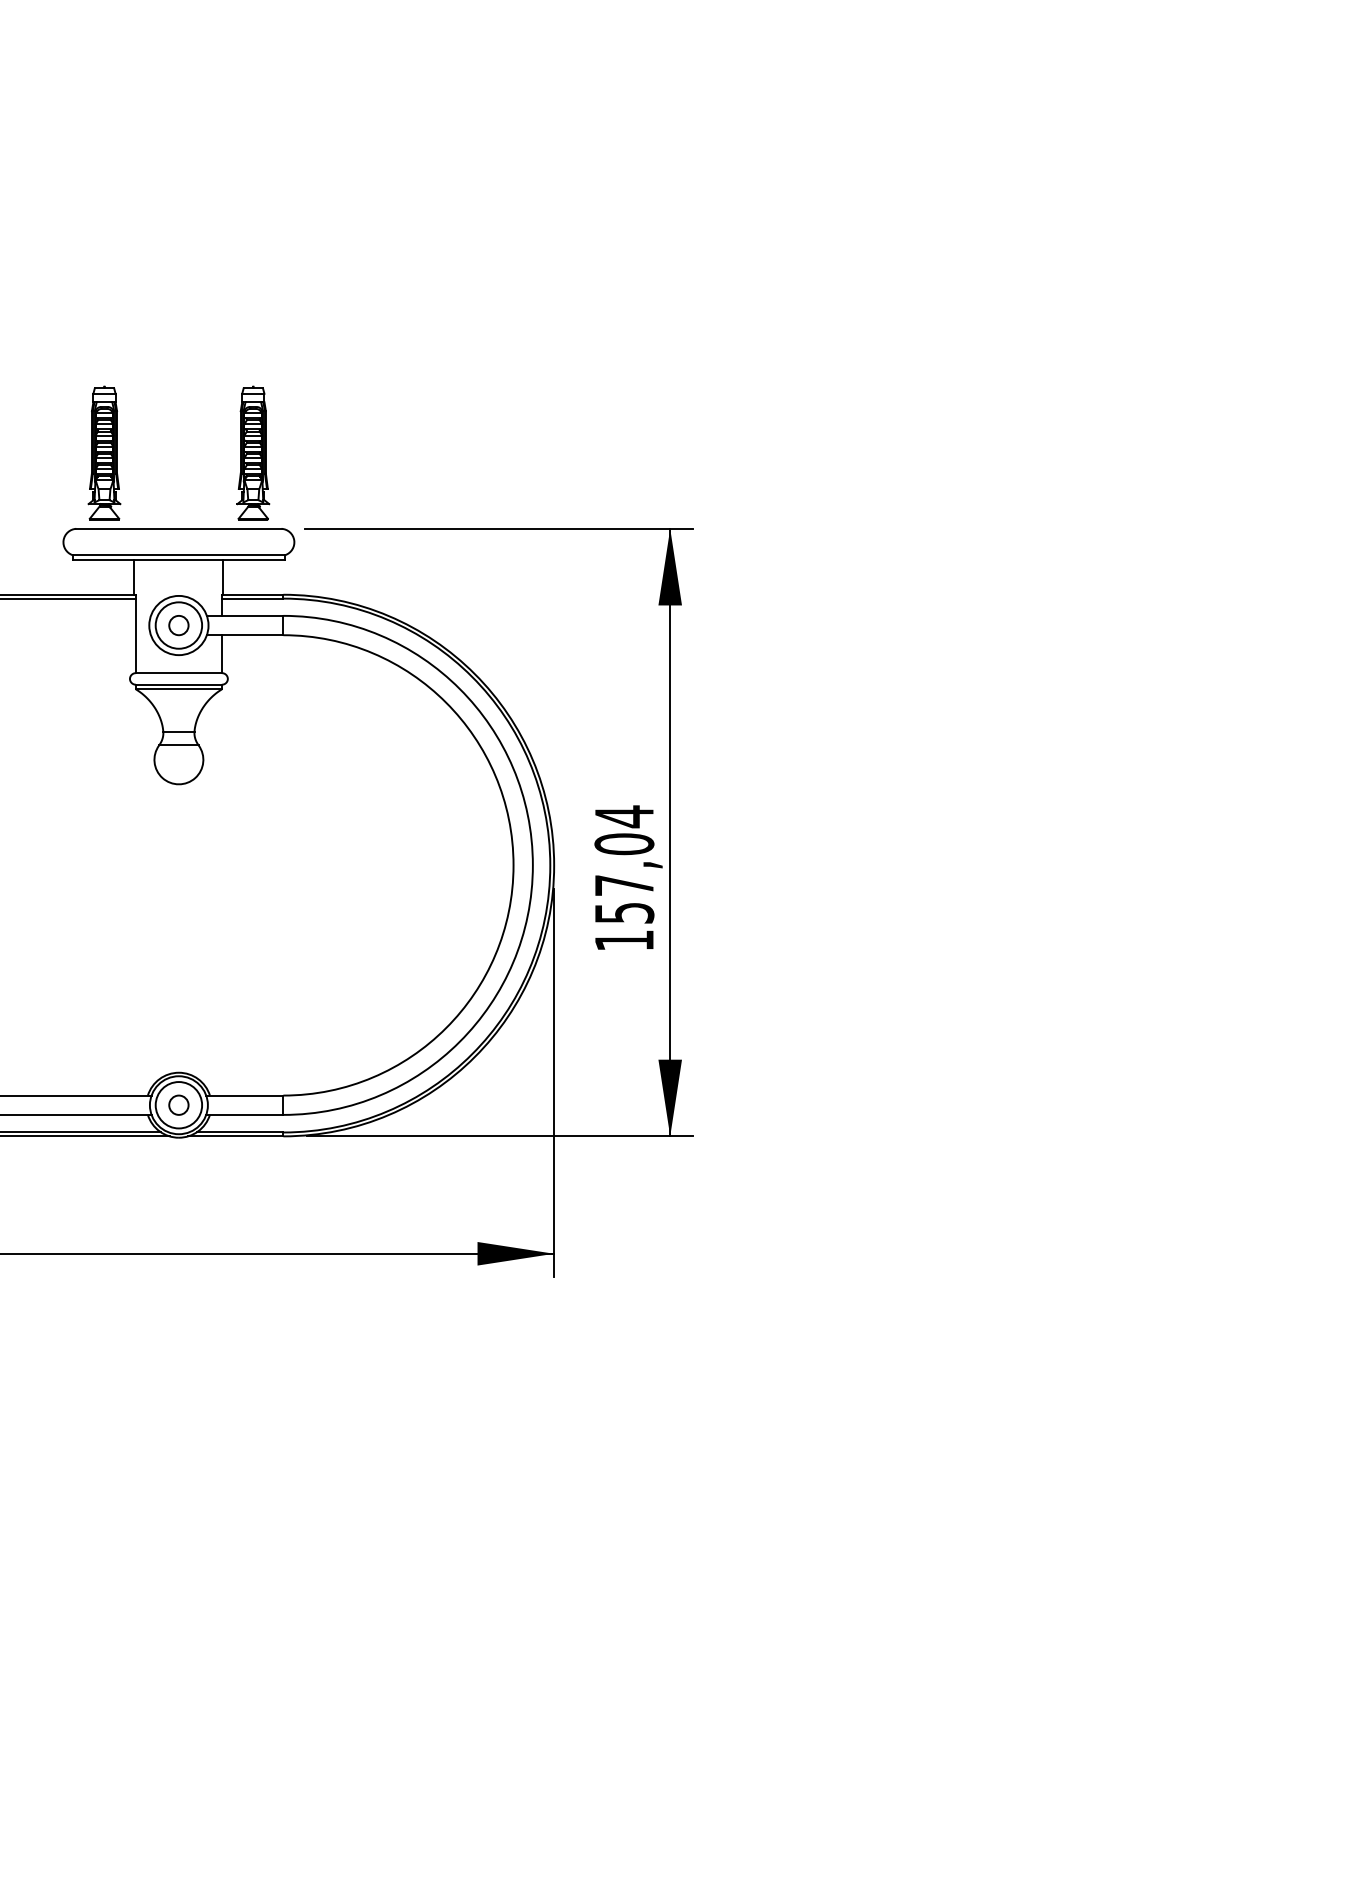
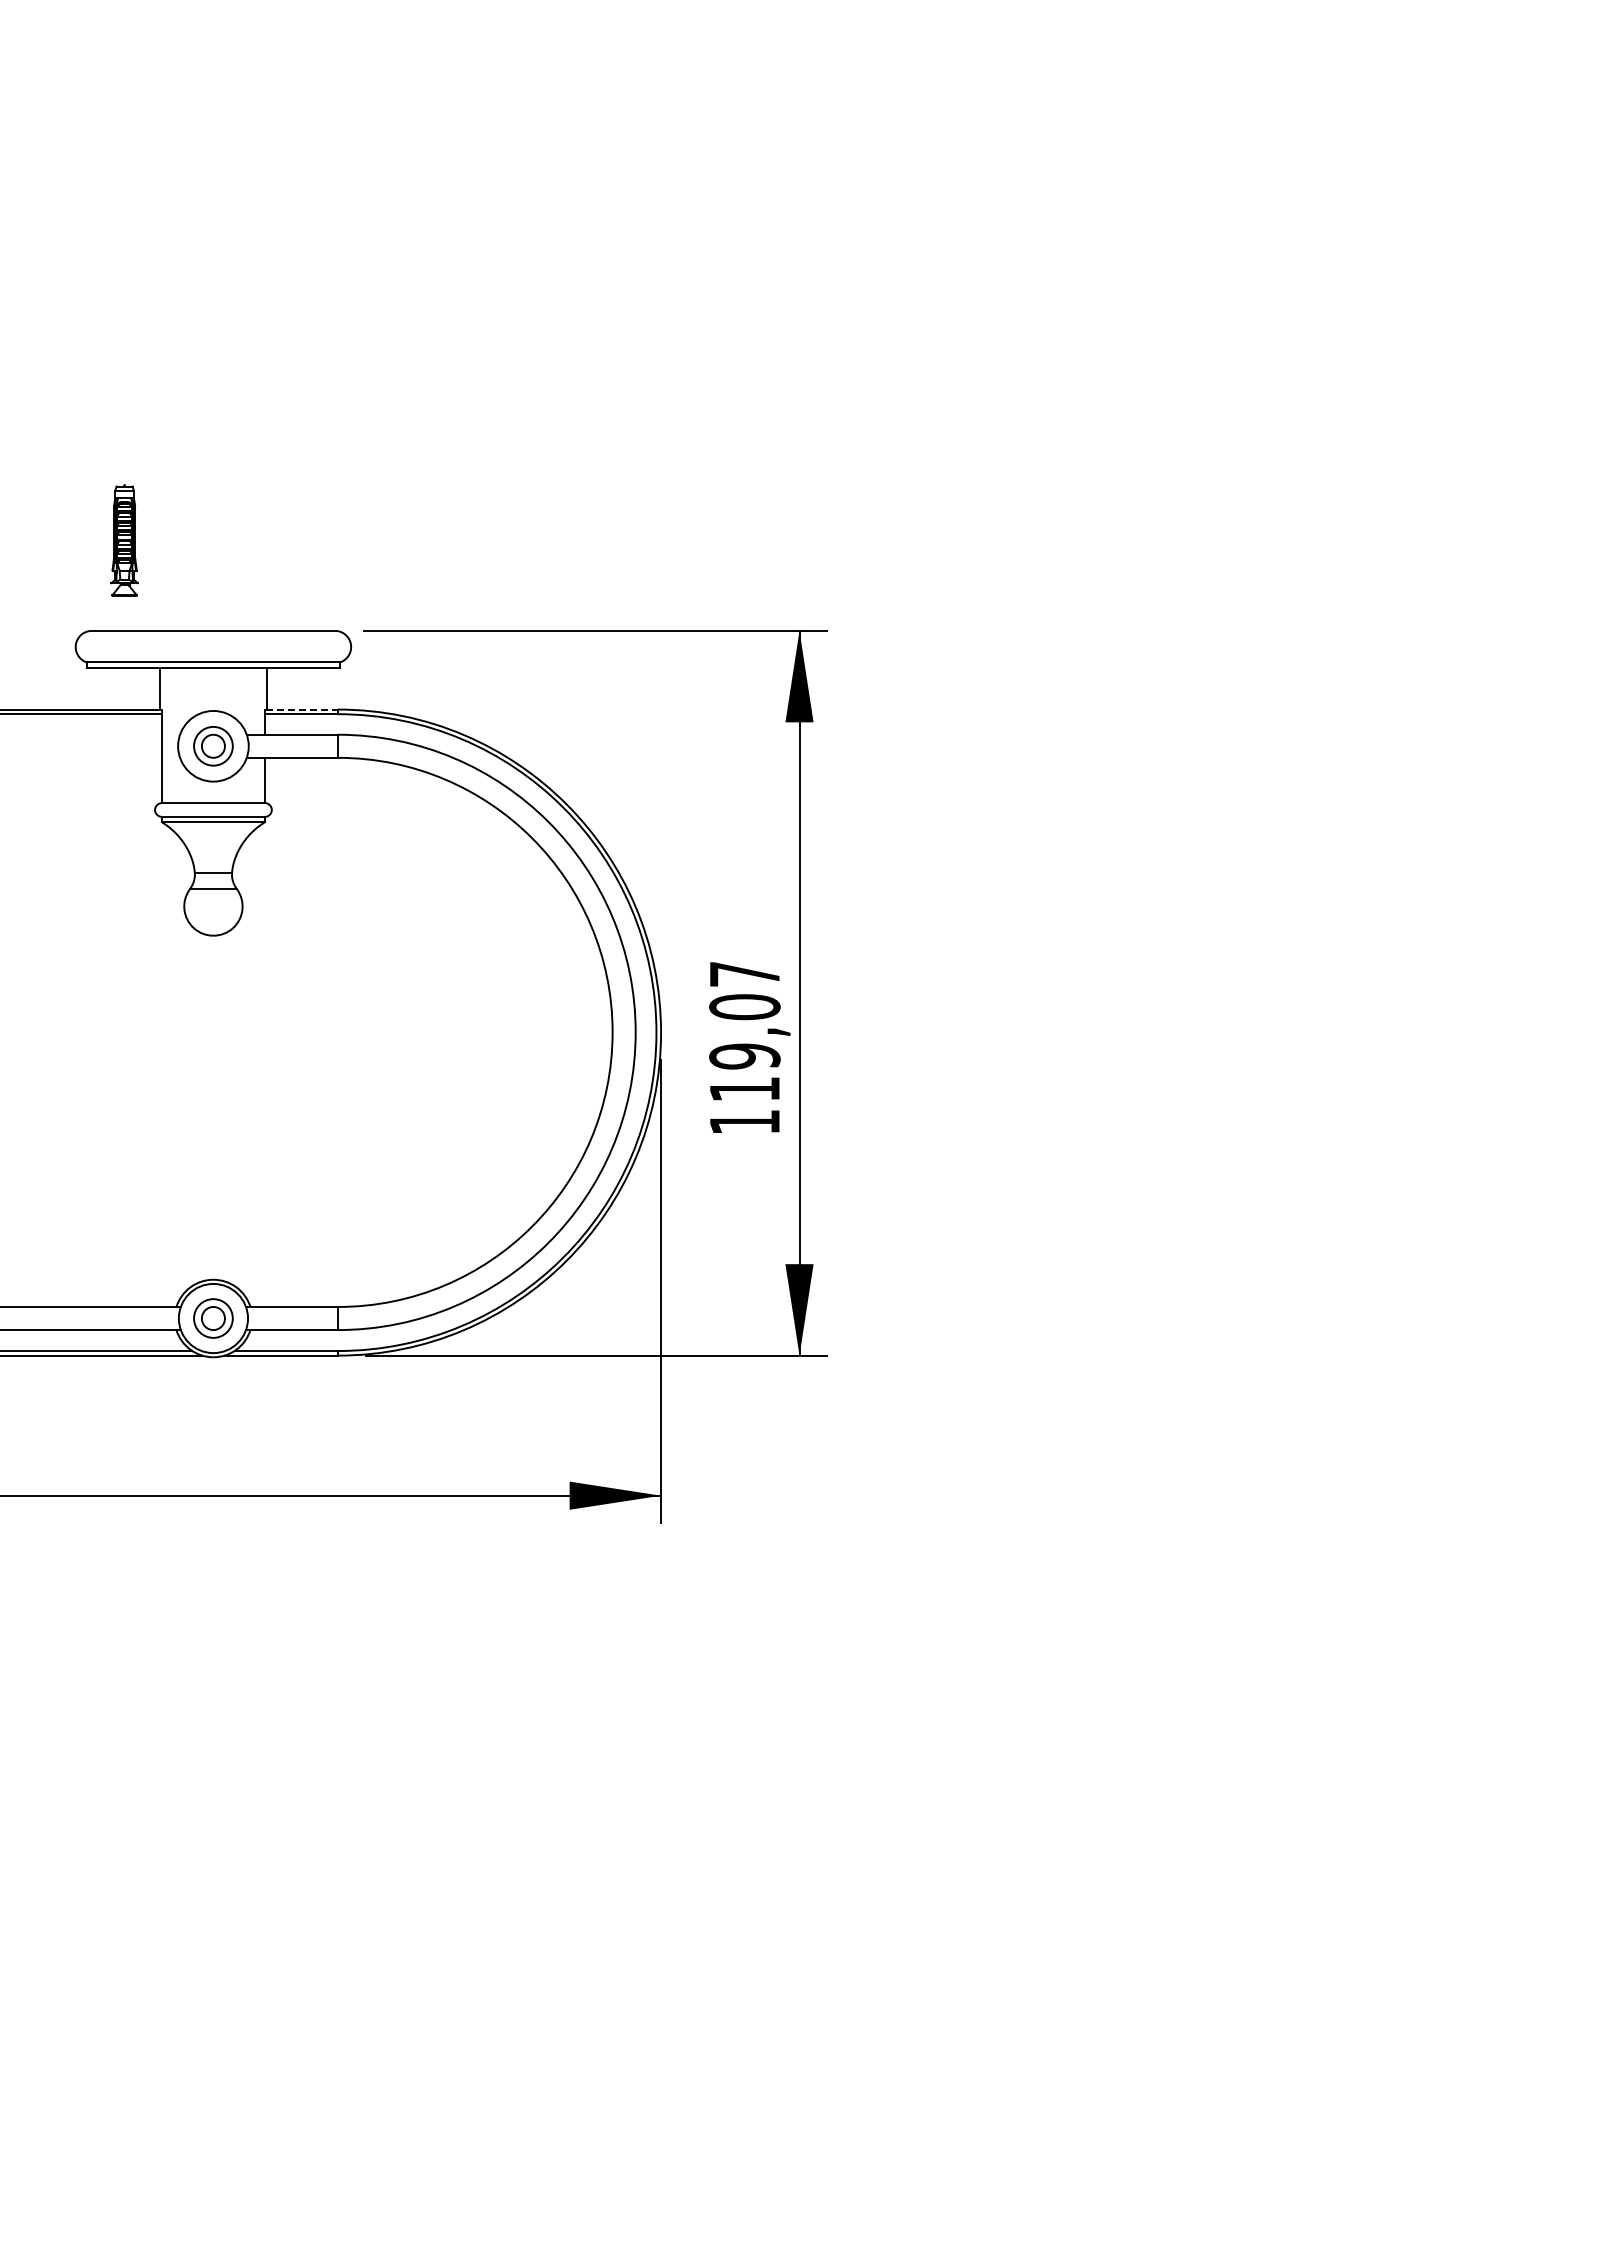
part: (104, 453) -> (124, 540), size x0.7
part: (253, 453) -> (302, 540), removed
line: (253, 594) -> (302, 709), solid -> dashed
circle: (178, 624) -> (213, 745), size x0.7
text: (624, 863) -> (744, 1030), 157,04 -> 119,07
circle: (178, 1105) -> (213, 1318), size x0.7

